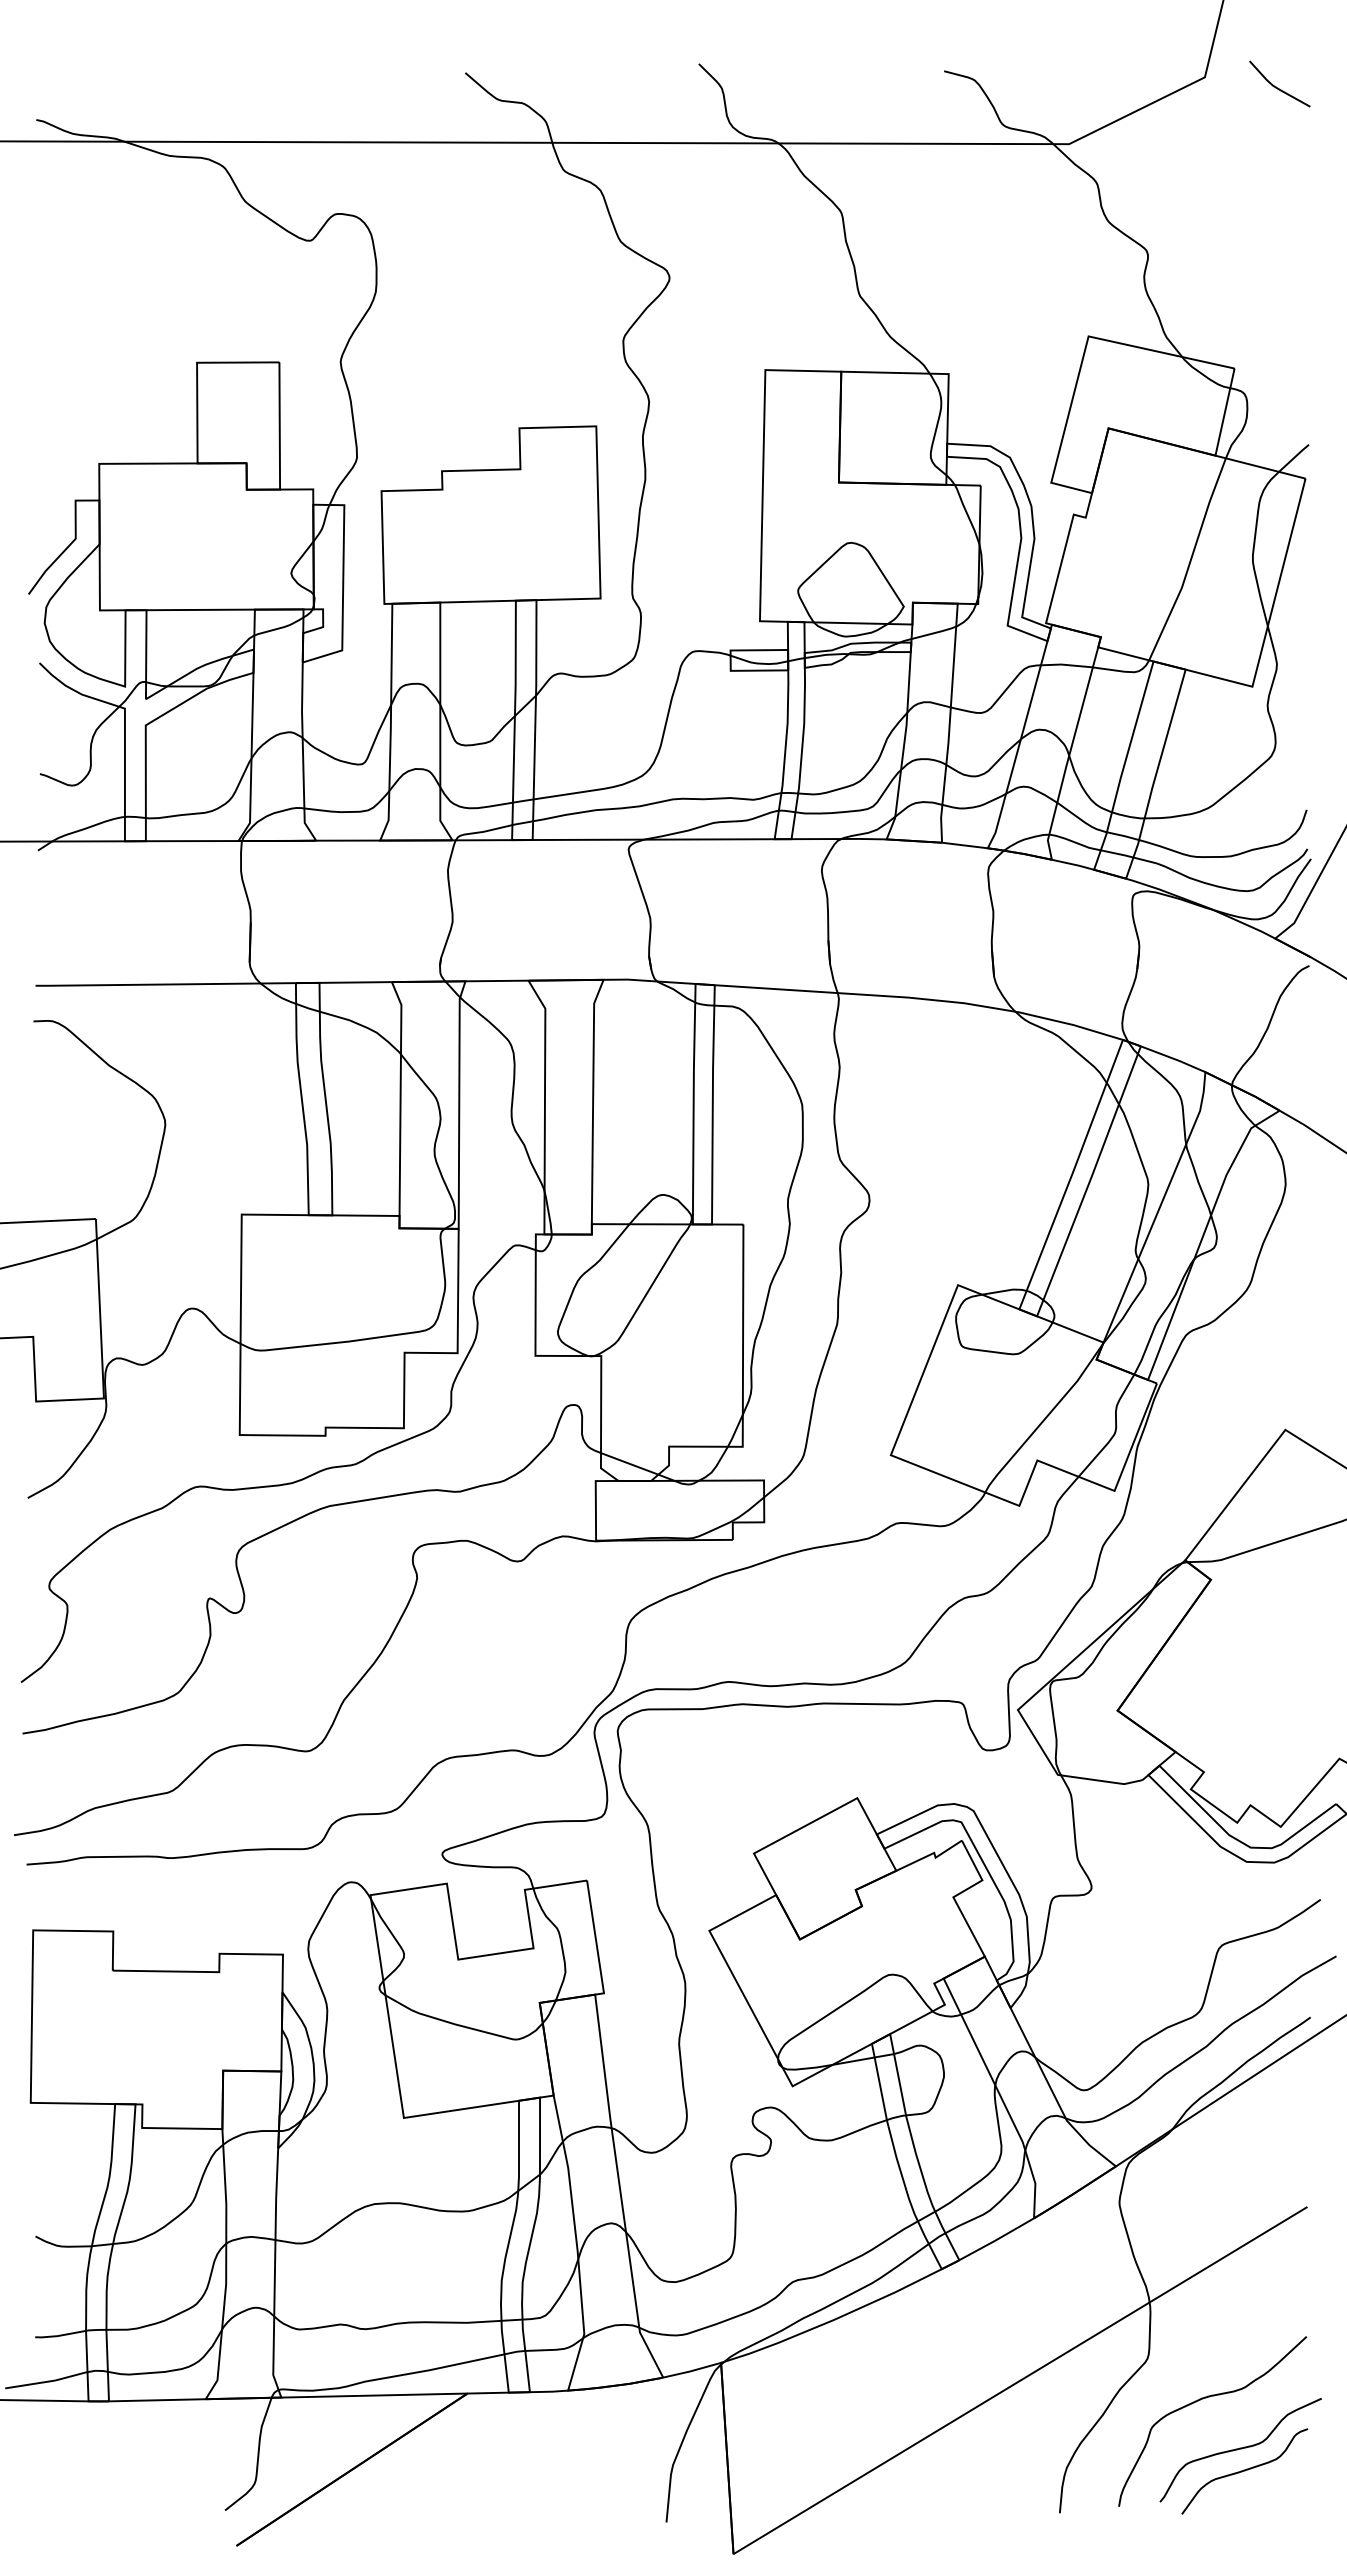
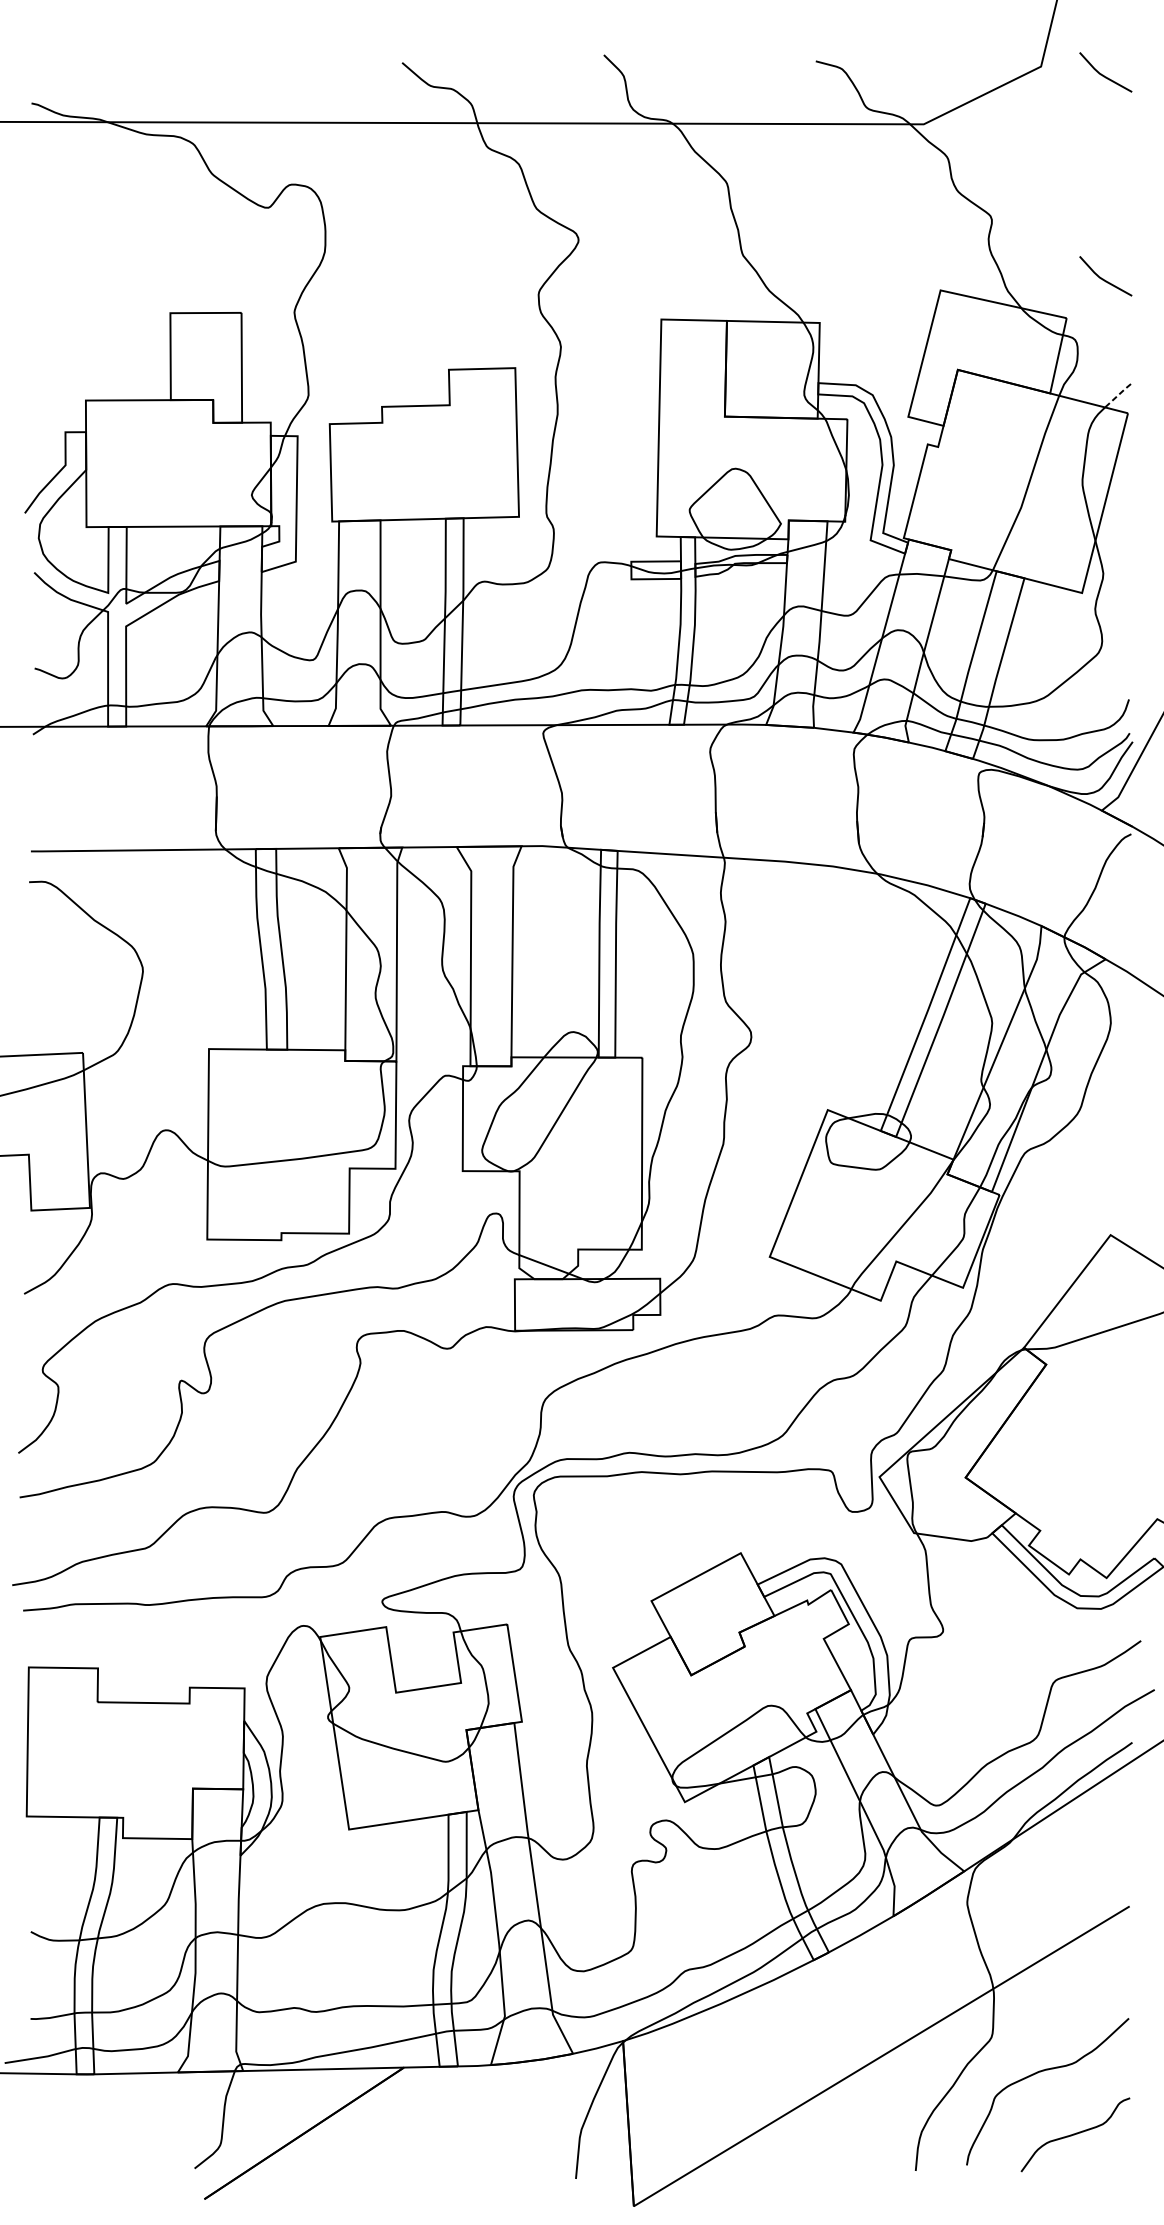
line: (1278, 323) -> (1104, 279), added
line: (1294, 458) -> (1118, 395), solid -> dashed
curve: (1240, 2449) -> (1071, 2115), removed

